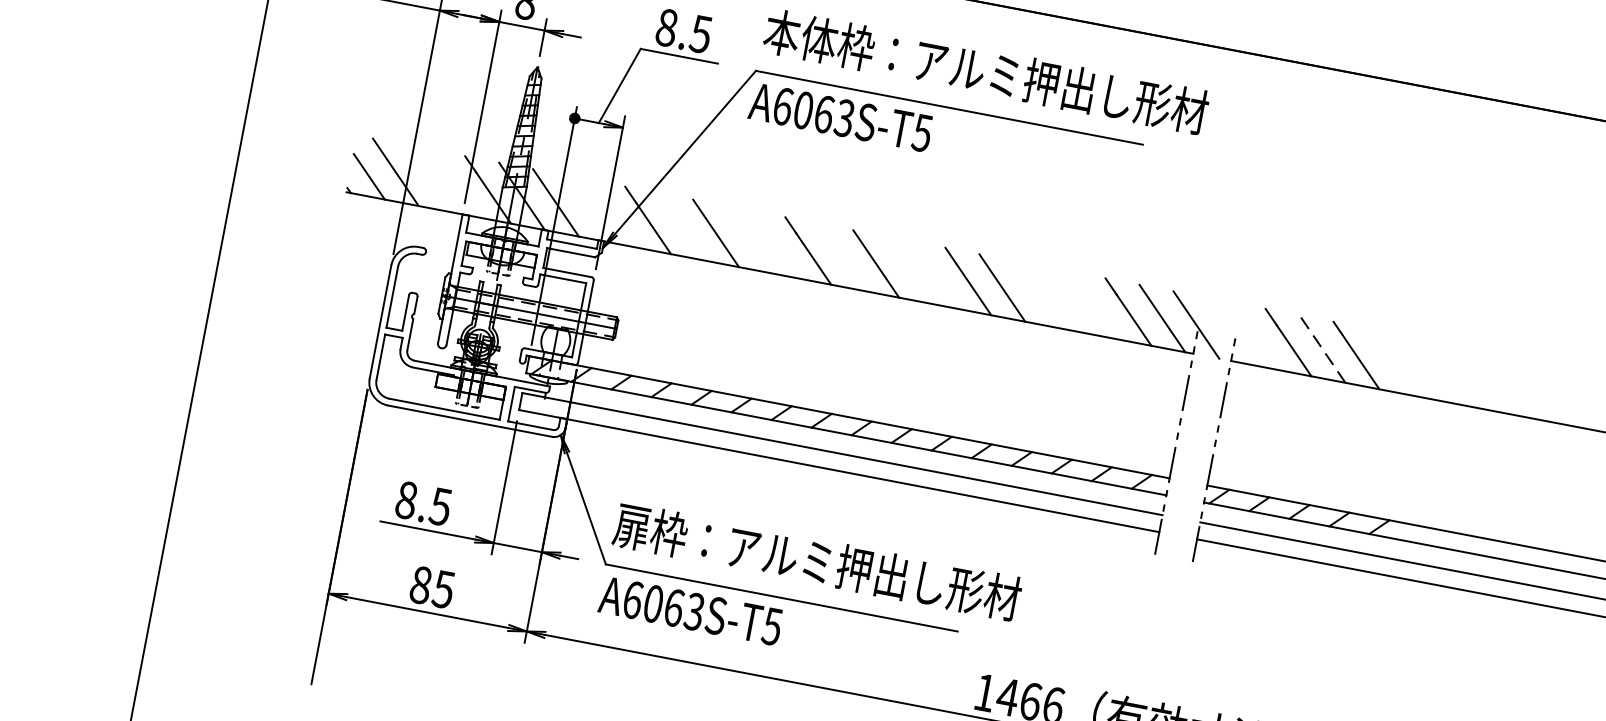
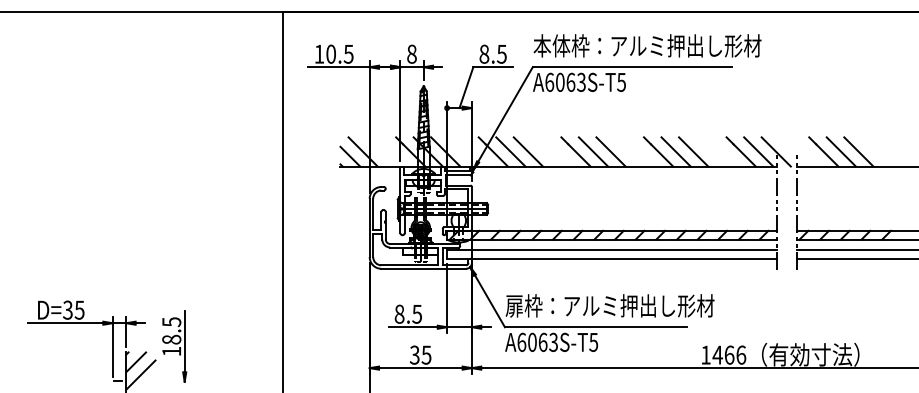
line: (681, 225) -> (510, 151), added
line: (842, 256) -> (593, 151), added
line: (1036, 293) -> (693, 151), added
line: (1323, 348) -> (841, 151), dashed -> solid
text: (420, 583) -> (414, 354), 85 -> 35

